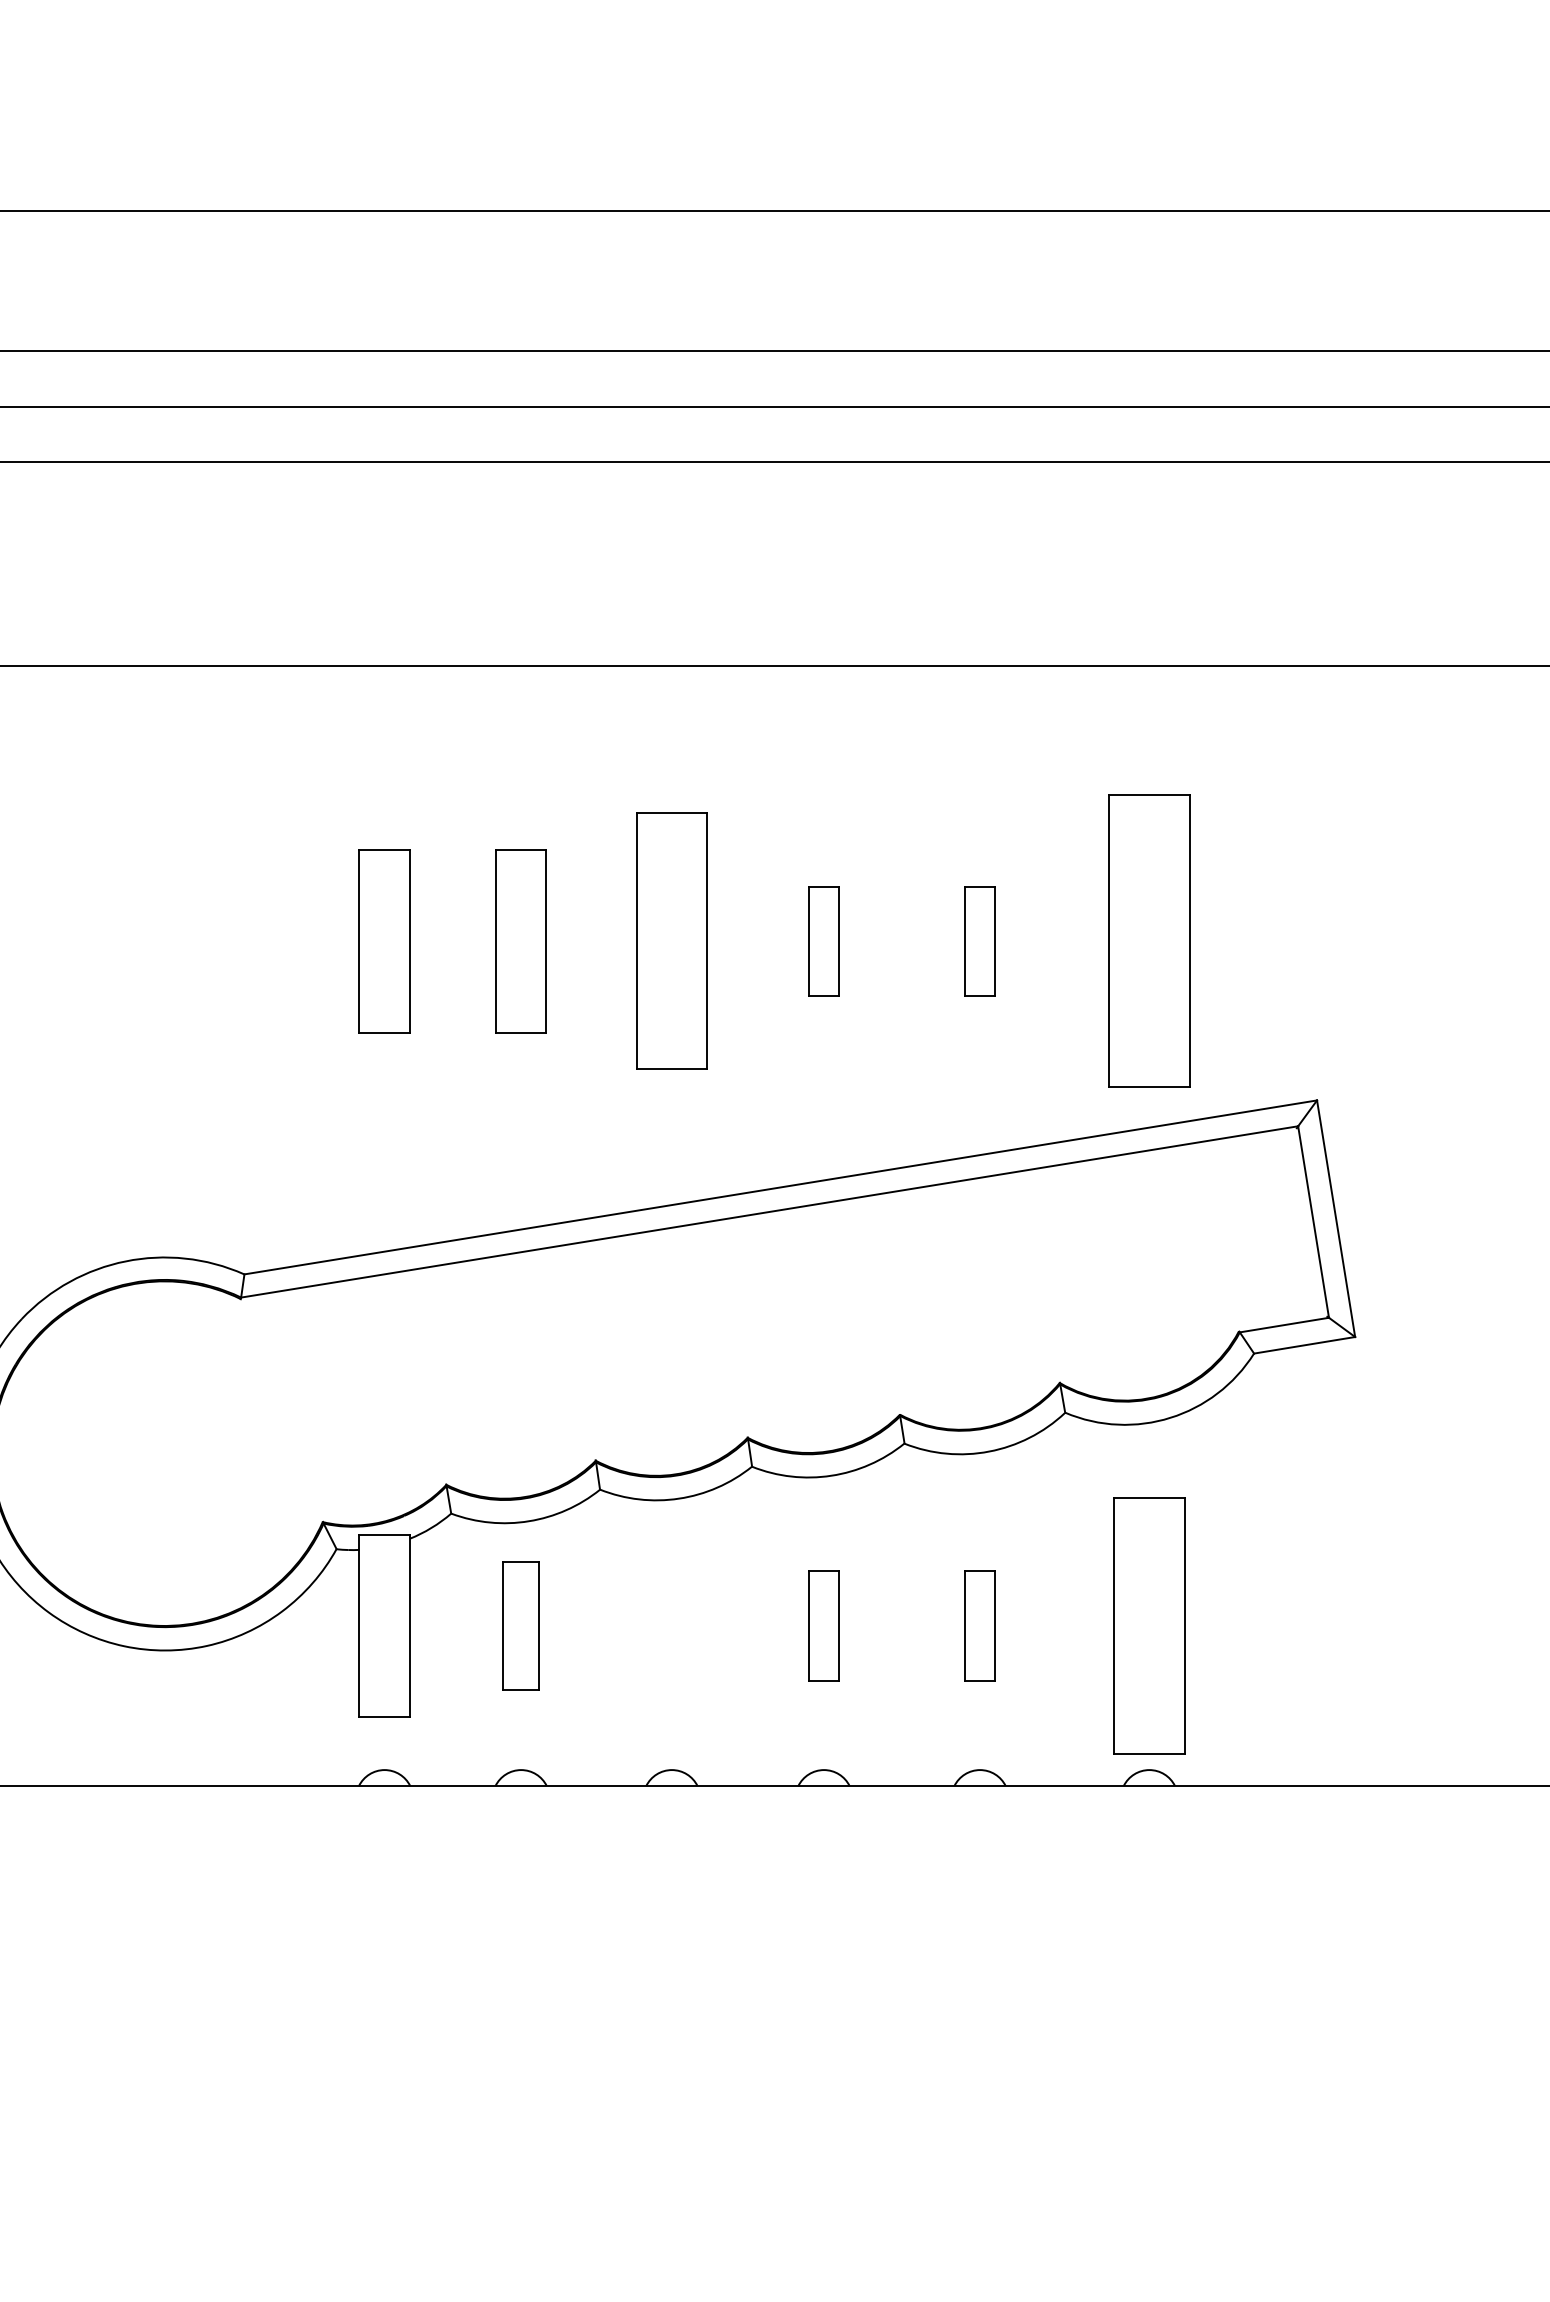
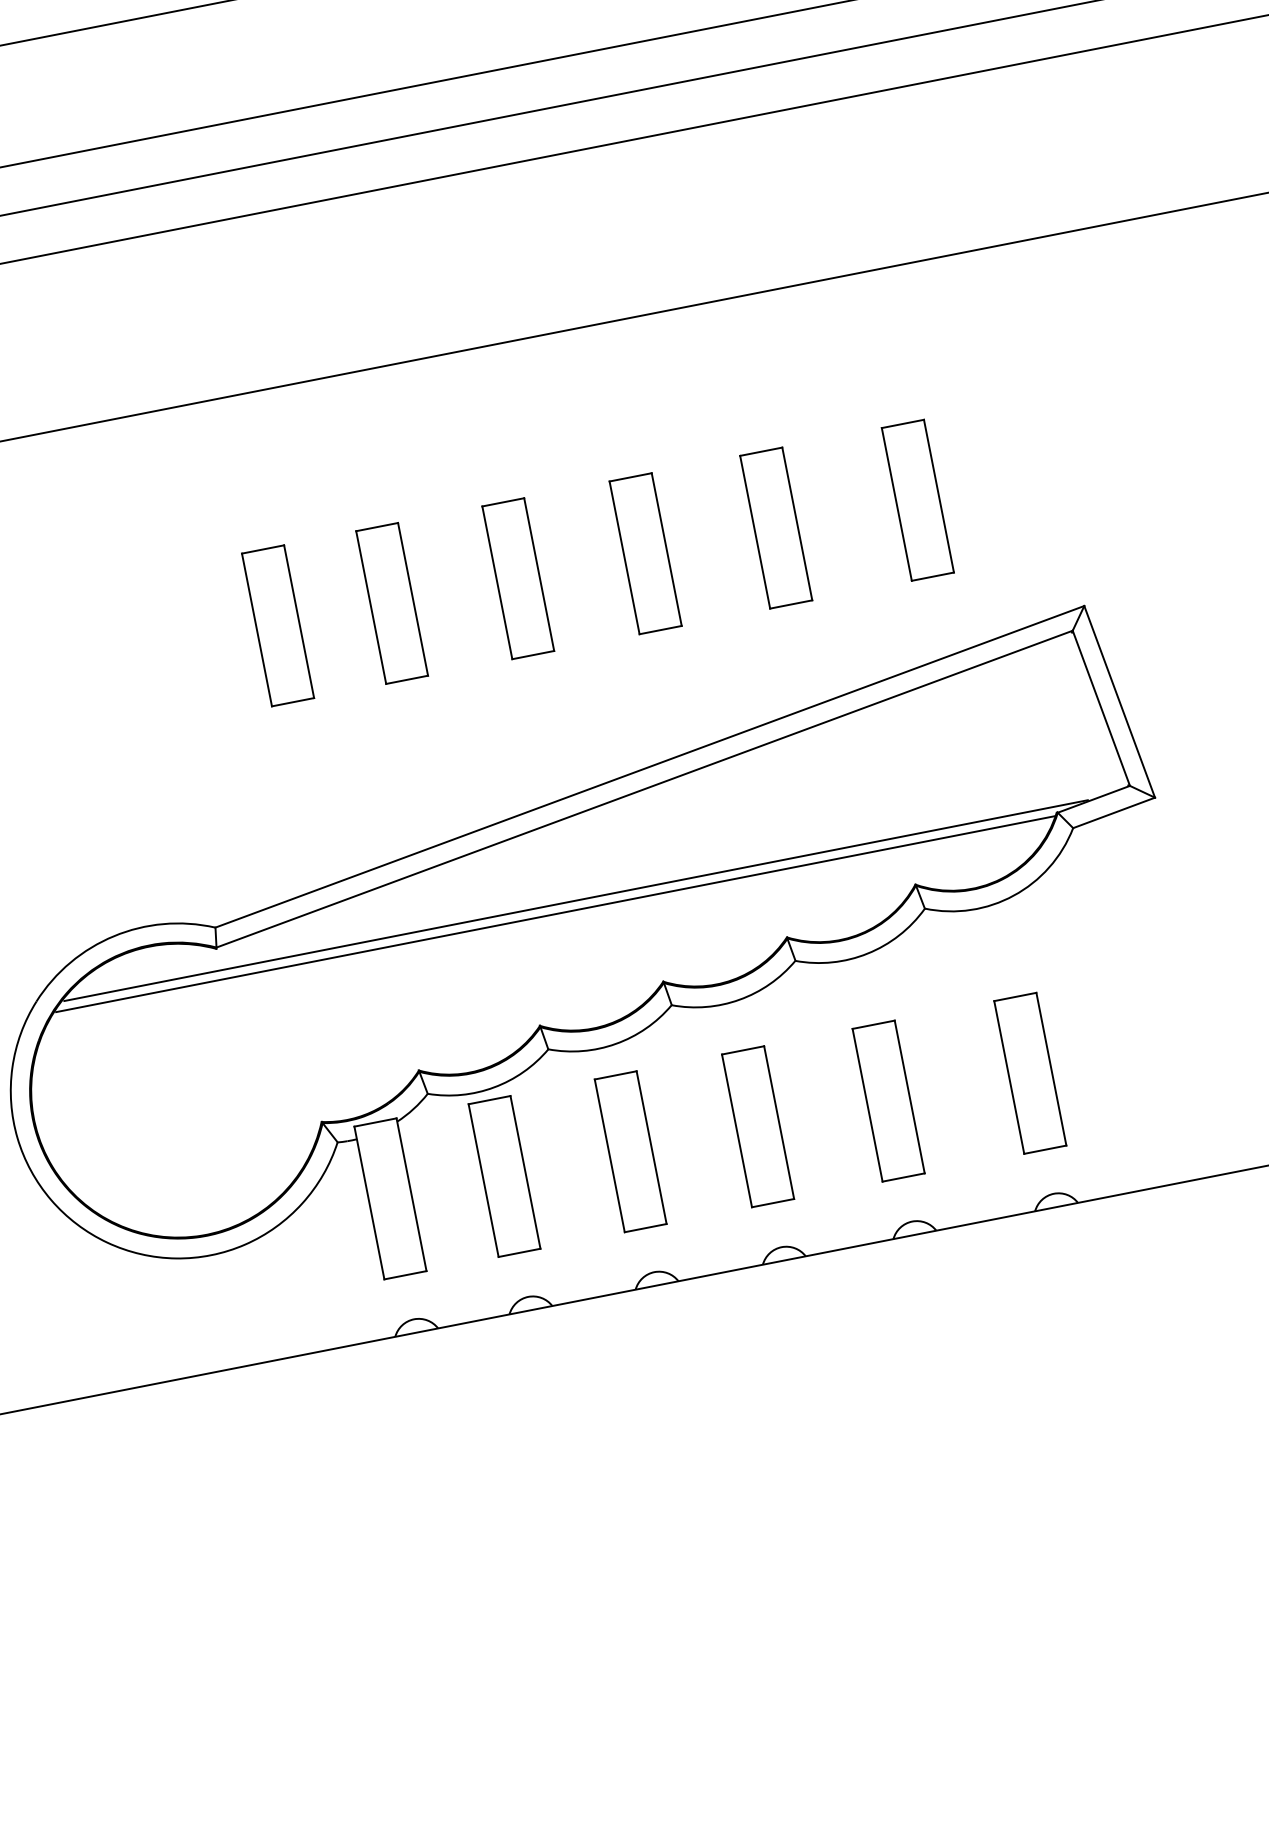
part: (671, 941) -> (518, 579), size x0.71
part: (823, 941) -> (645, 554), size x1.67
part: (979, 941) -> (775, 528), size x1.67
part: (1149, 941) -> (918, 500), size x0.62
line: (665, 1324) -> (575, 900), added
line: (638, 1335) -> (555, 914), added
part: (520, 1625) -> (504, 1176), size x1.43
part: (671, 1625) -> (630, 1151), added
part: (823, 1625) -> (757, 1126), size x1.67
part: (979, 1625) -> (888, 1100), size x1.67
part: (1149, 1625) -> (1030, 1072), size x0.71

